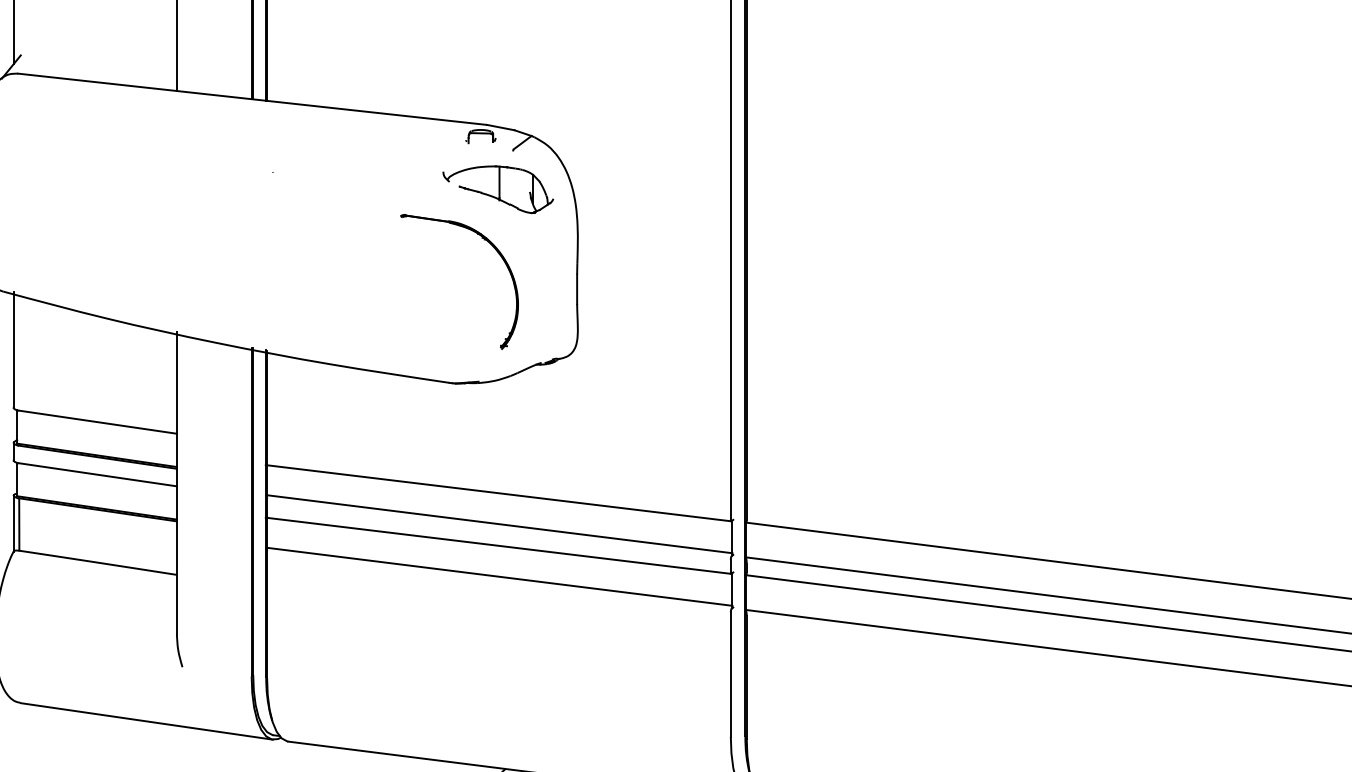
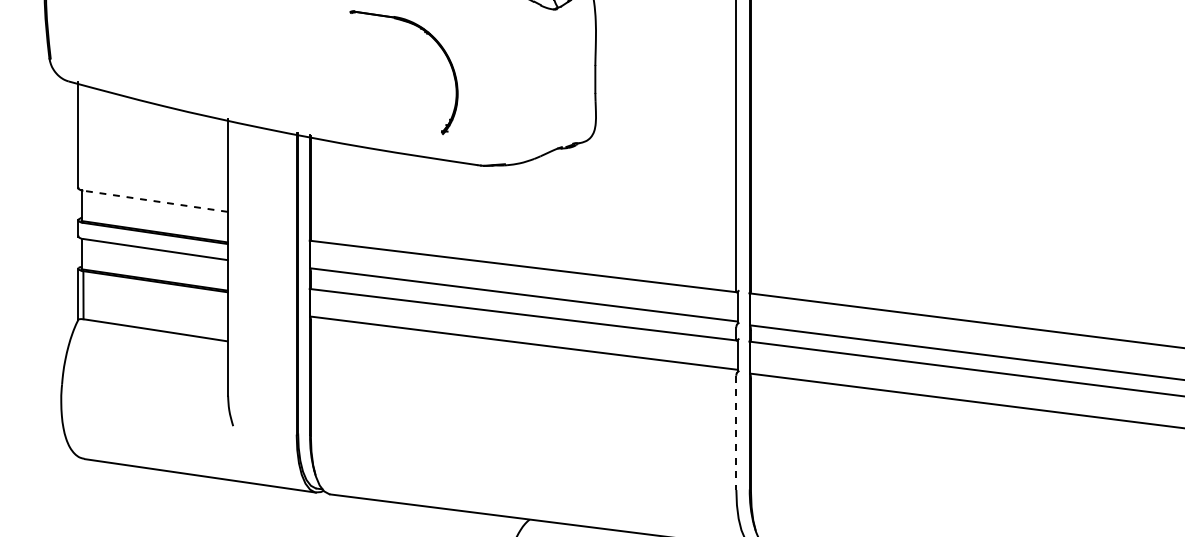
part: (498, 254) -> (439, 47), moved
line: (97, 422) -> (155, 201), solid -> dashed
line: (730, 675) -> (736, 433), solid -> dashed

